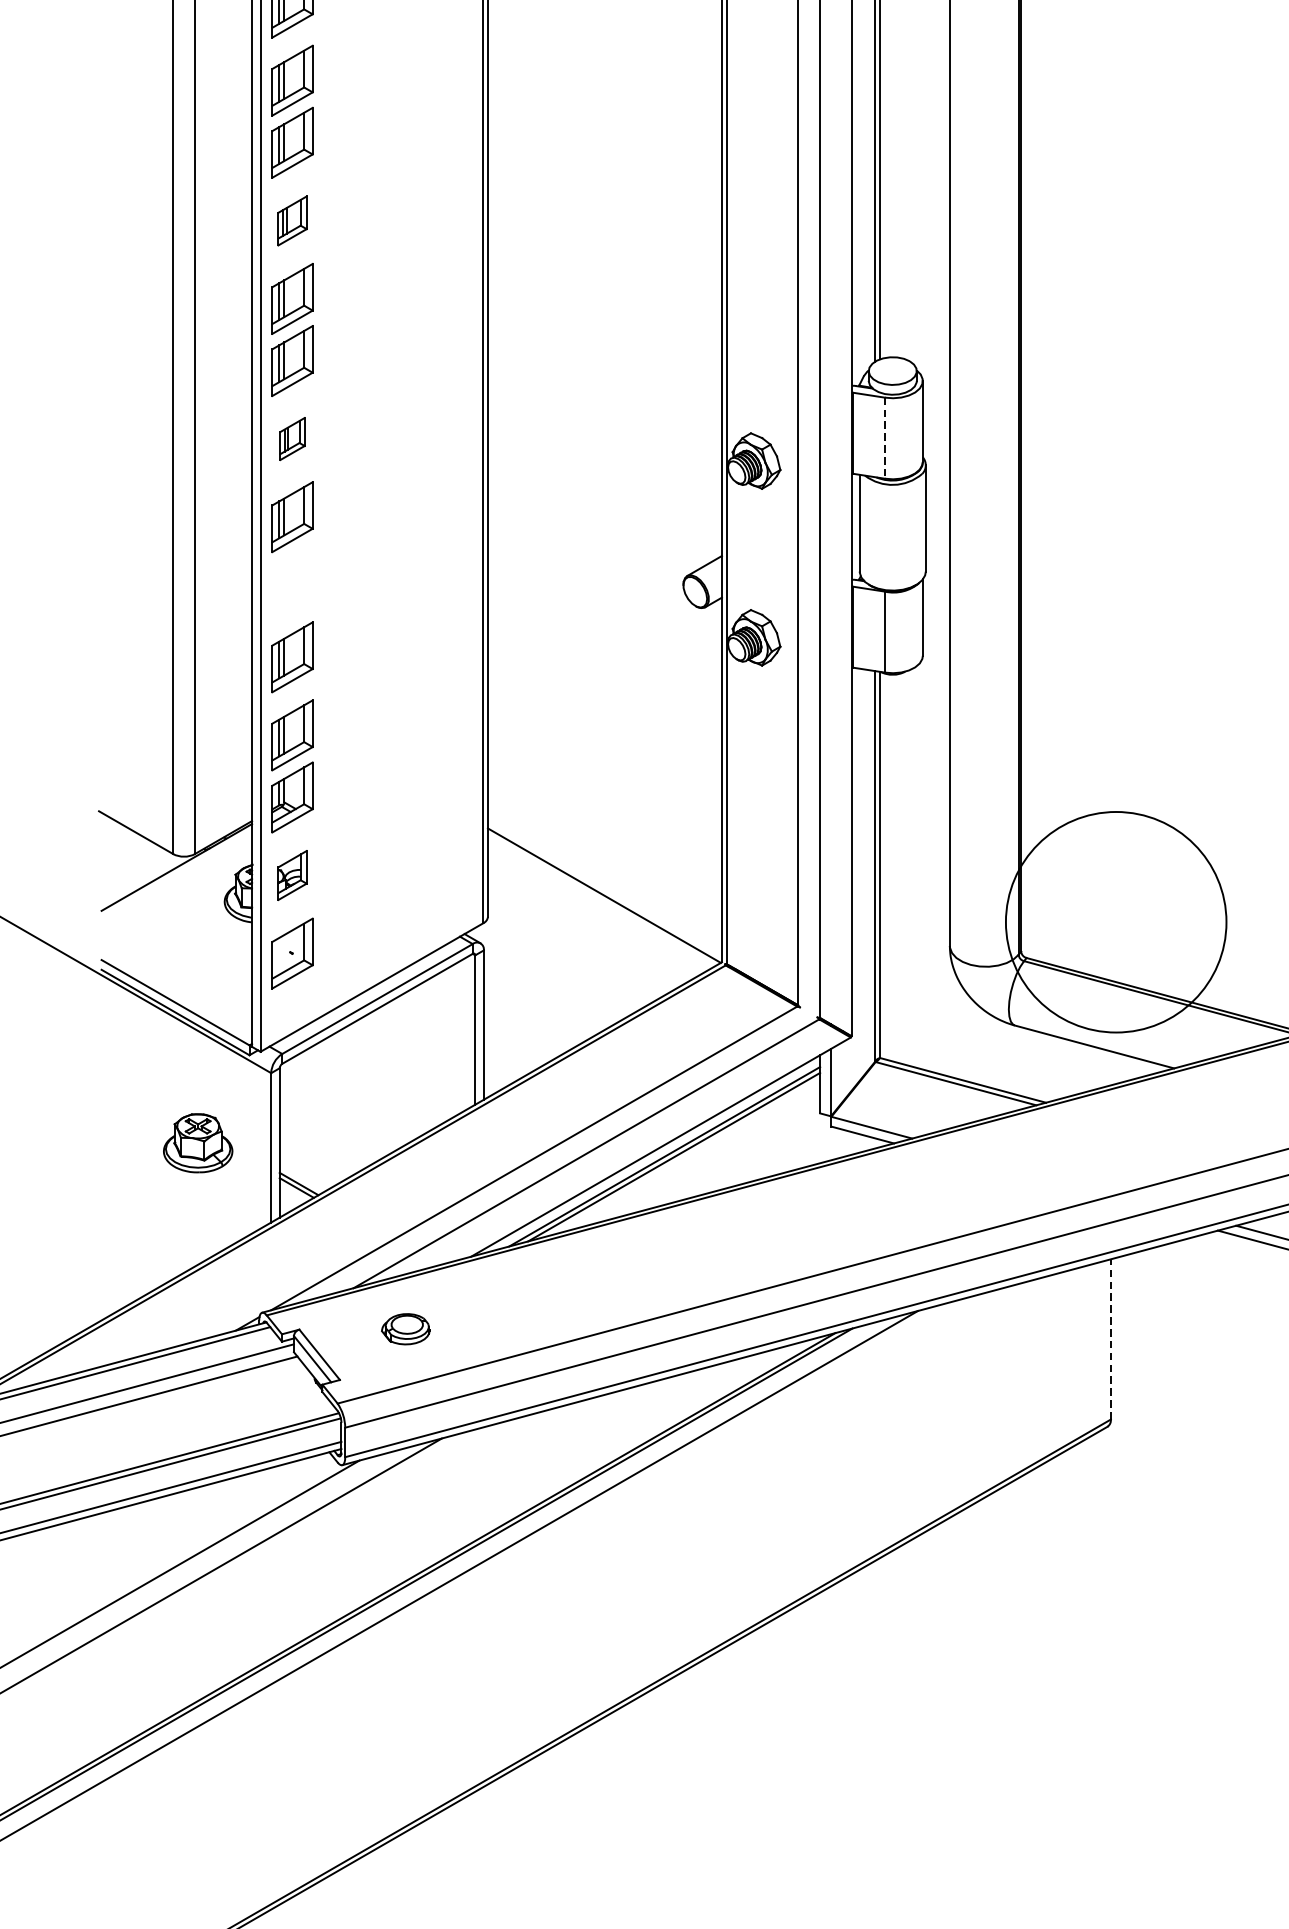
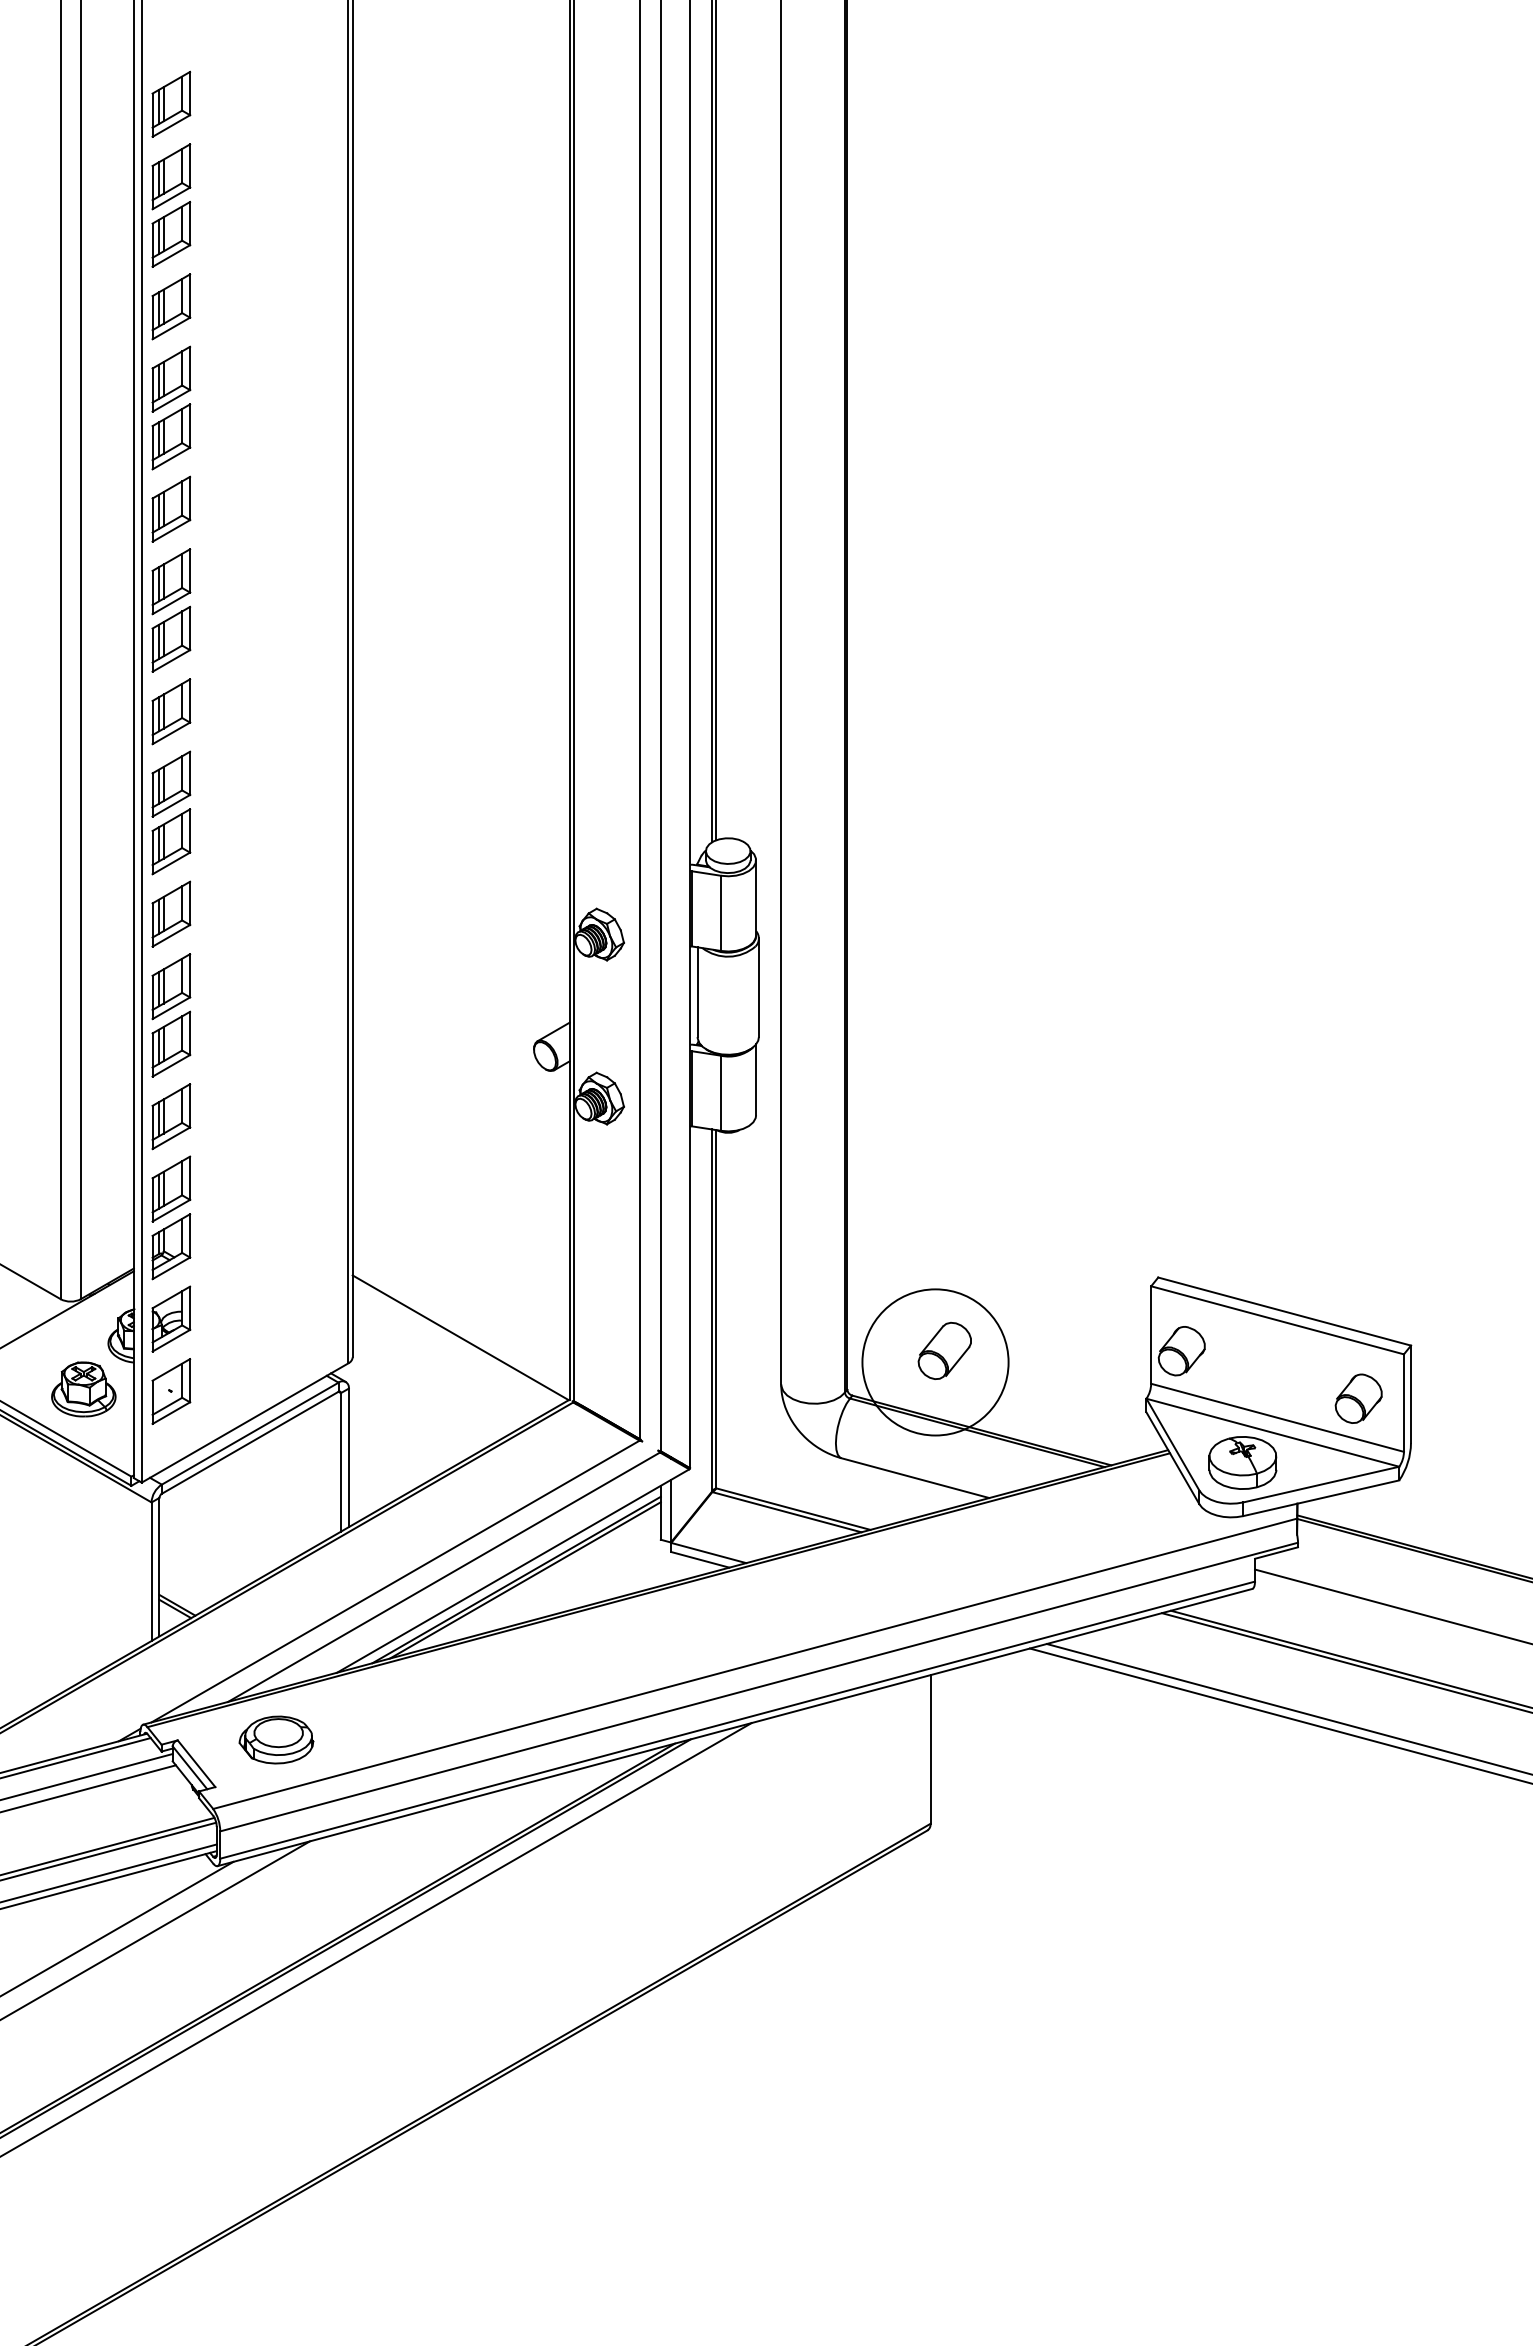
part: (292, 220) -> (171, 711), size x1.43
part: (292, 438) -> (171, 913), size x1.67
line: (884, 438) -> (720, 913), dashed -> solid
part: (292, 578) -> (171, 1043), added
part: (292, 874) -> (171, 1318), size x1.43
part: (1125, 909) -> (944, 1350), added
circle: (1116, 922) -> (935, 1362), size x0.71
part: (197, 1143) -> (83, 1389), moved
part: (405, 1328) -> (276, 1739), size x1.67
line: (1110, 1338) -> (930, 1748), dashed -> solid

